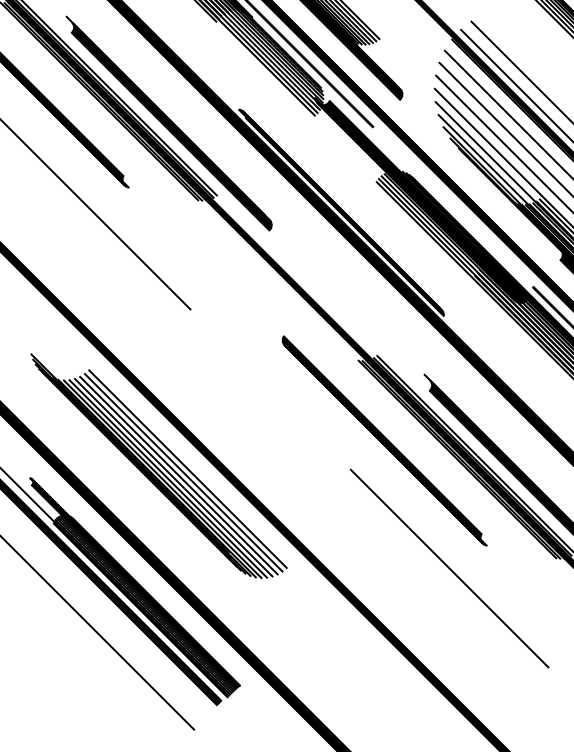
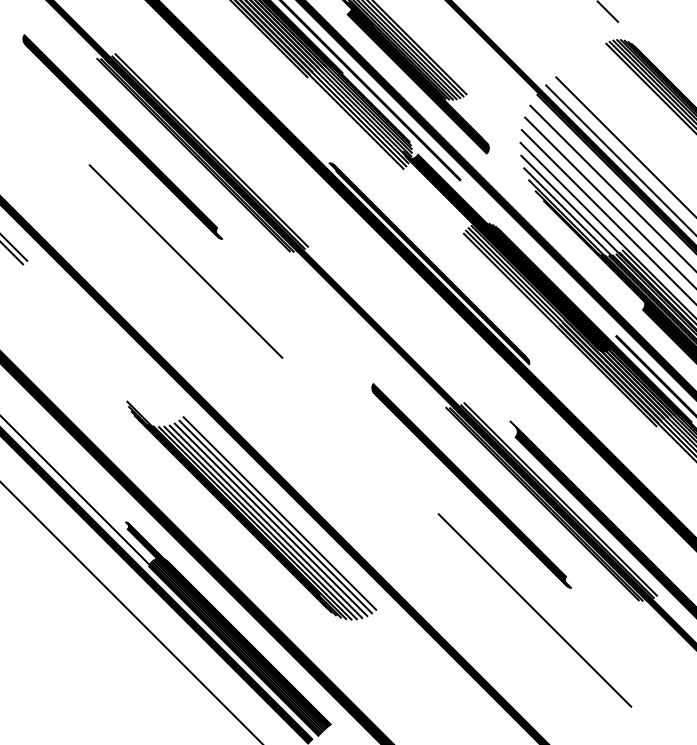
part: (169, 123) -> (261, 176), removed

